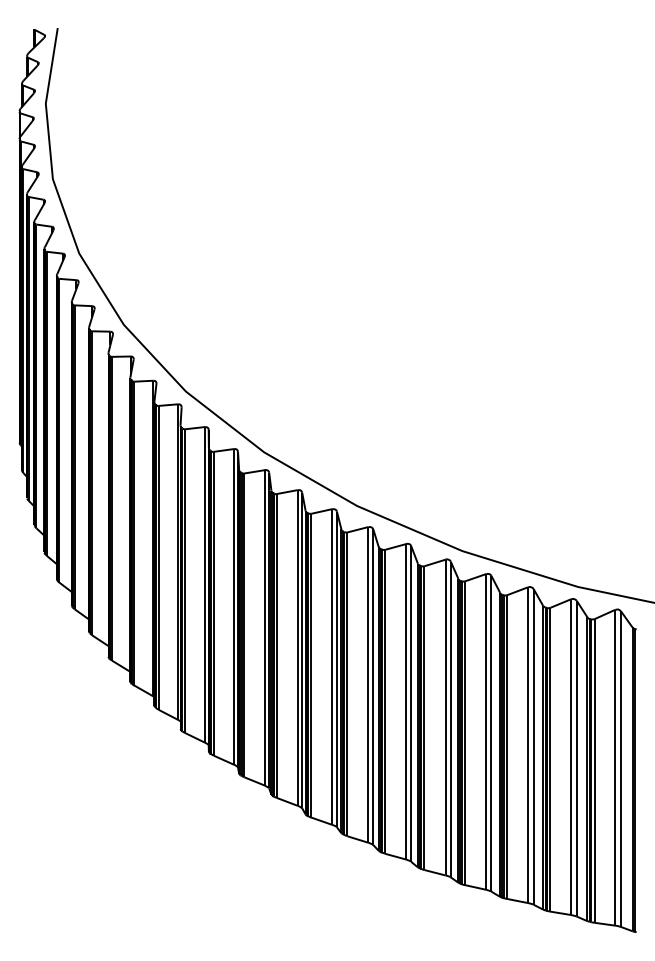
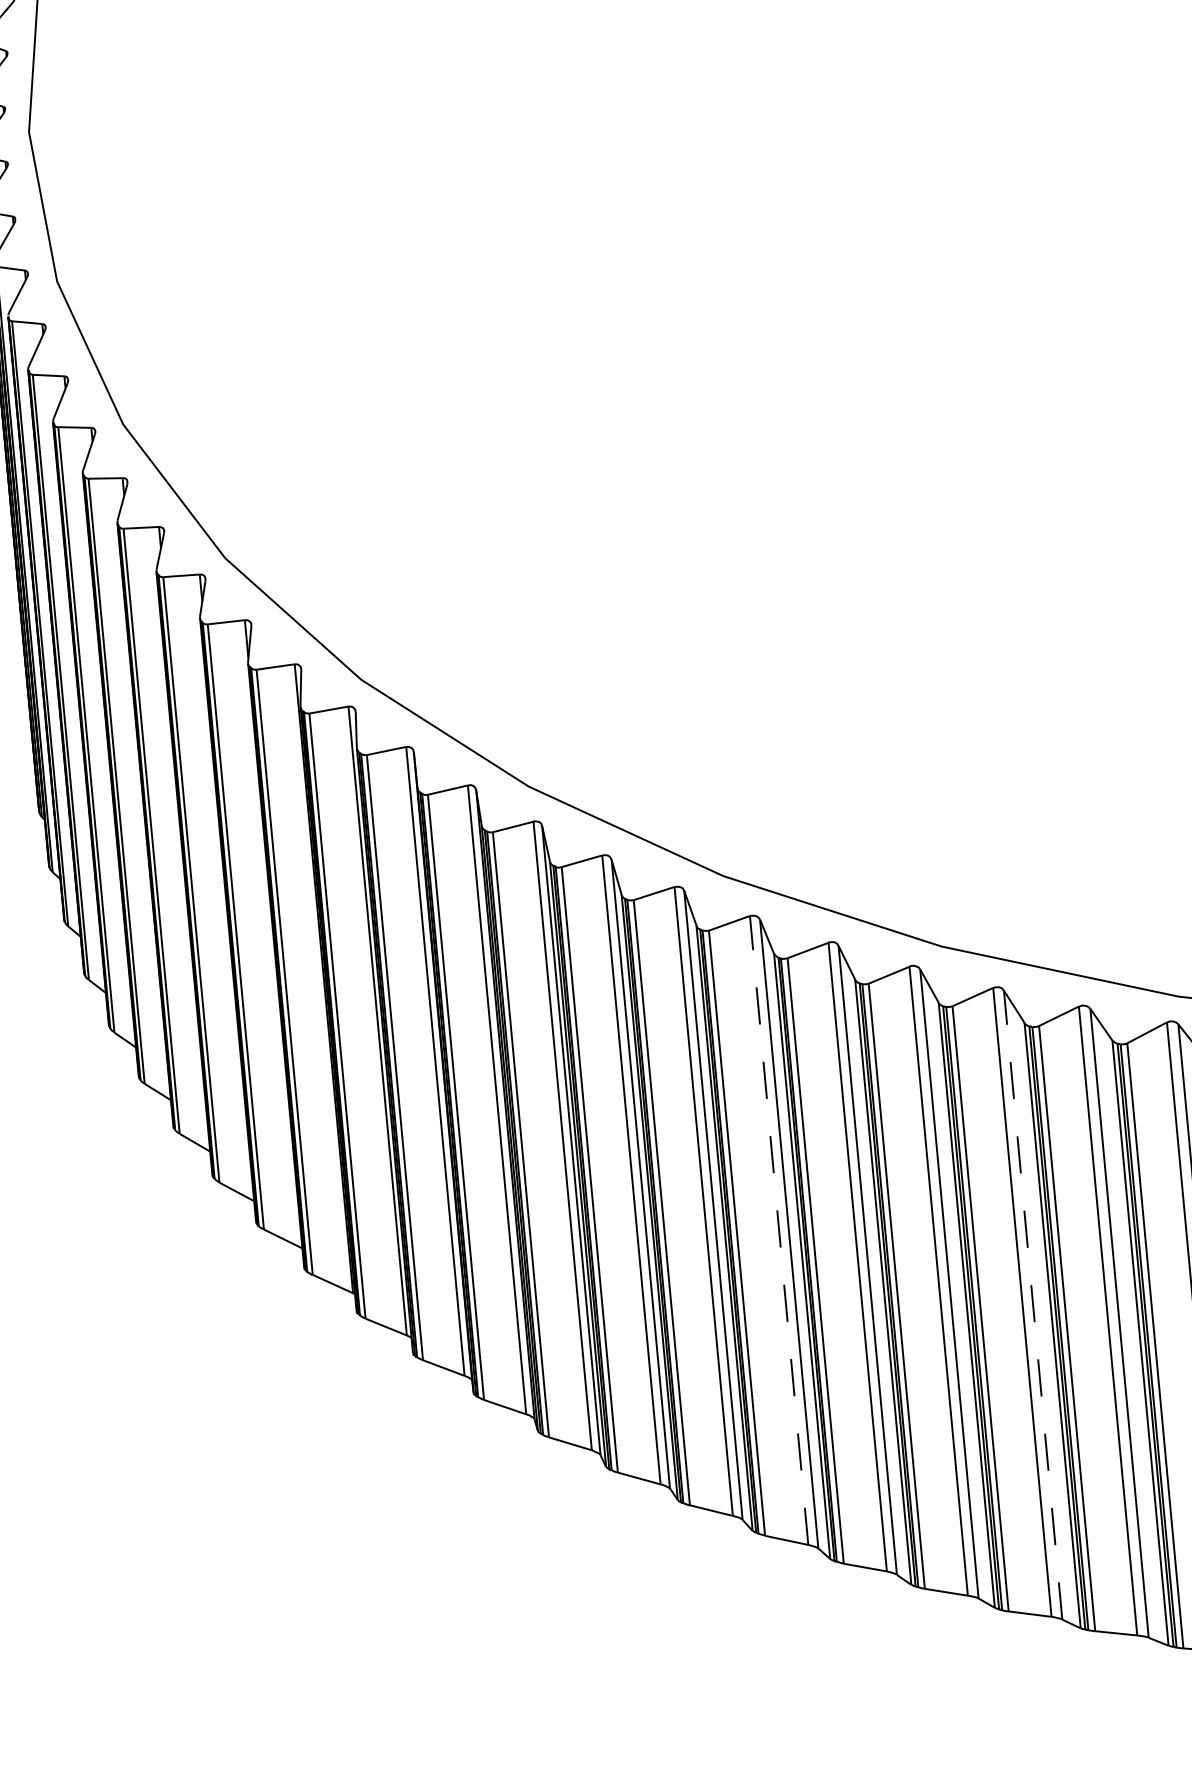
line: (368, 685) -> (779, 1231), solid -> dashed
line: (491, 733) -> (1033, 1304), solid -> dashed

